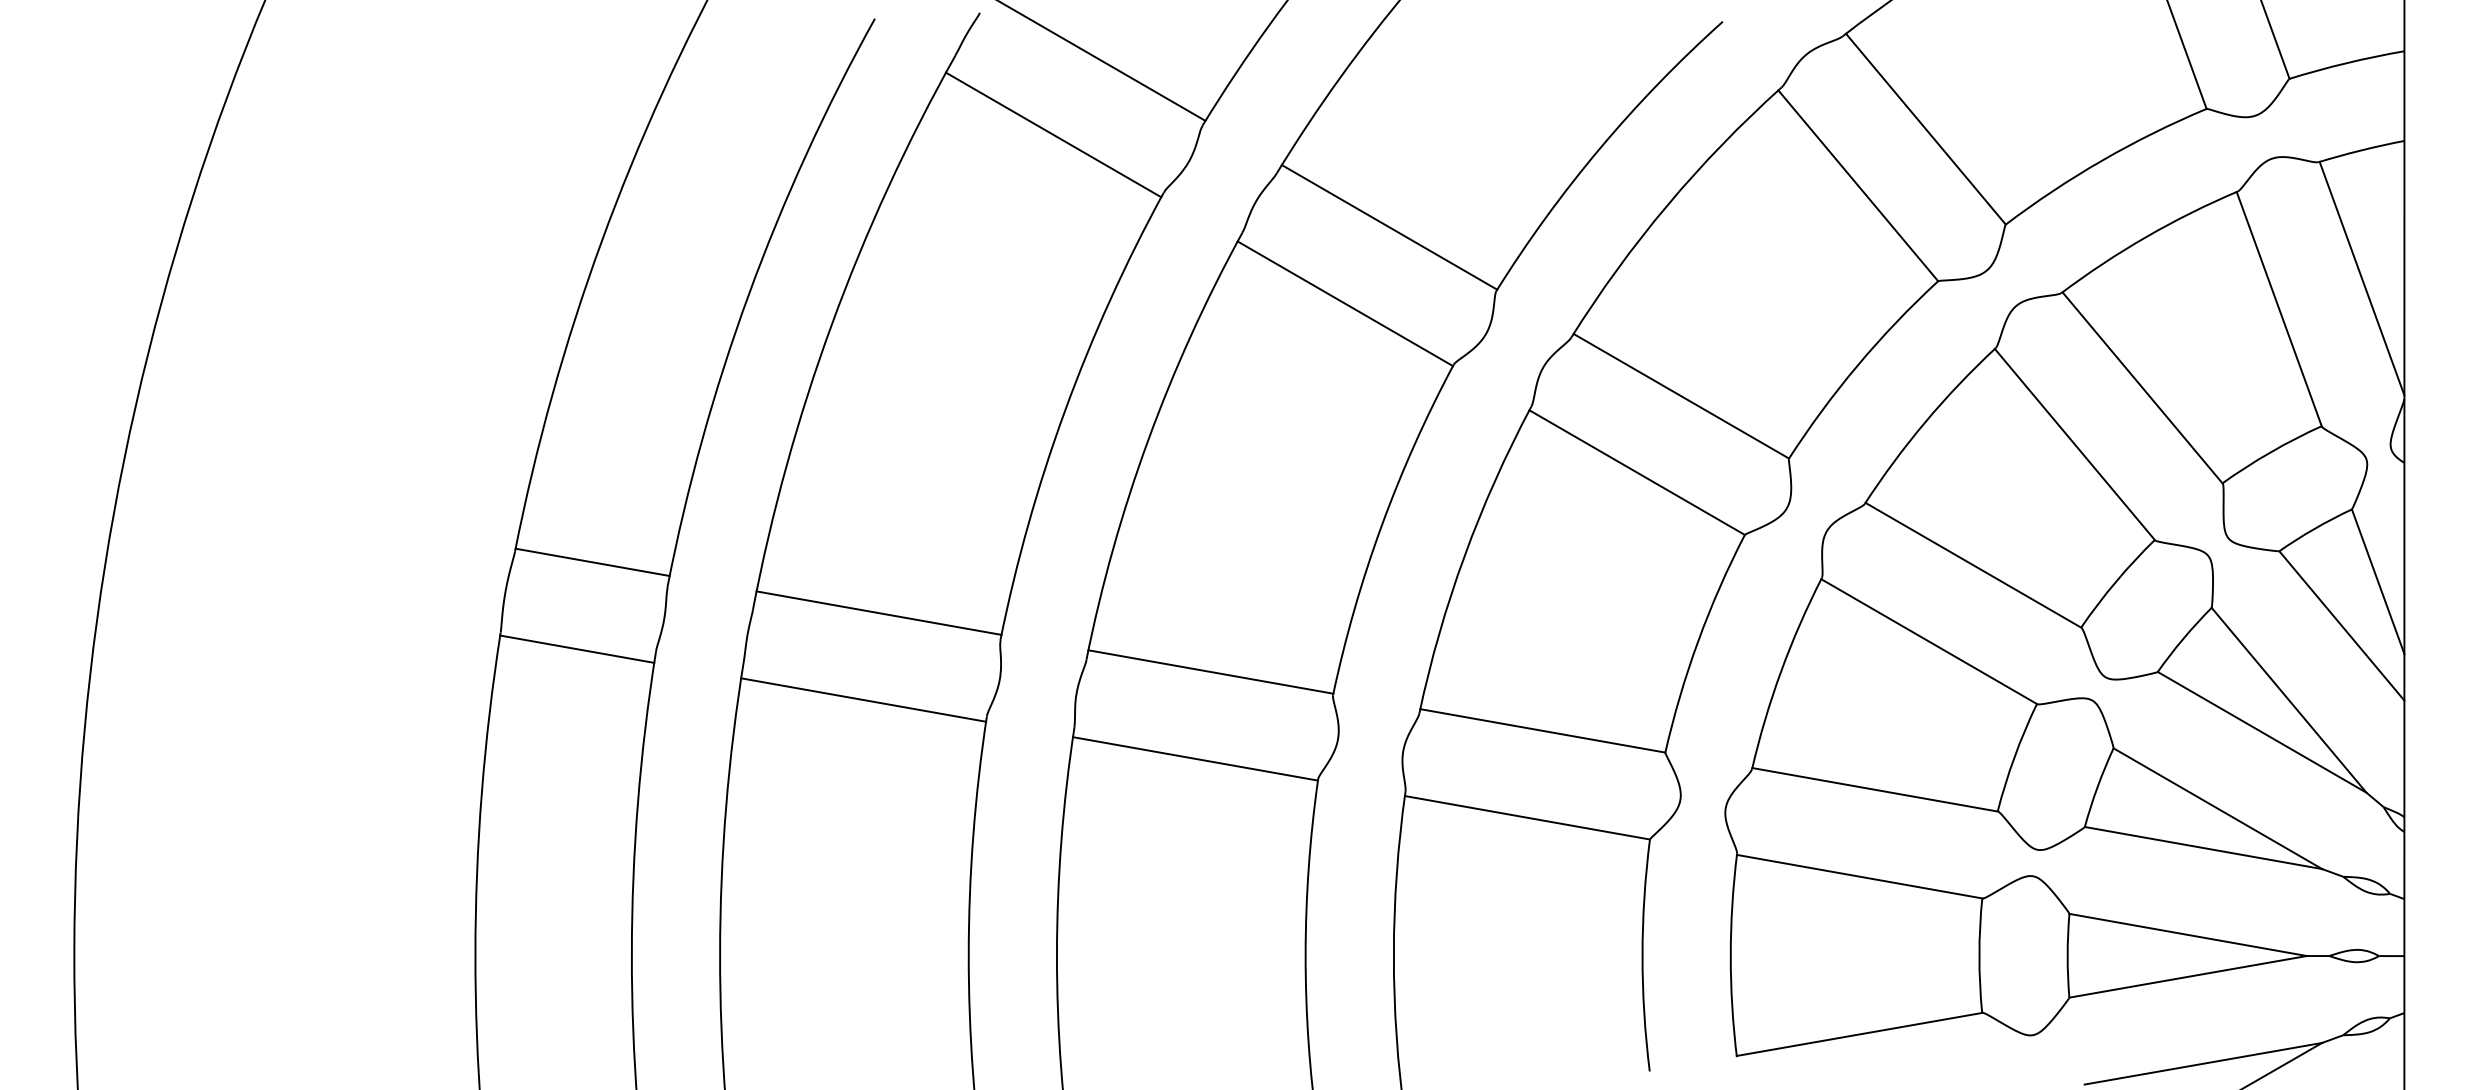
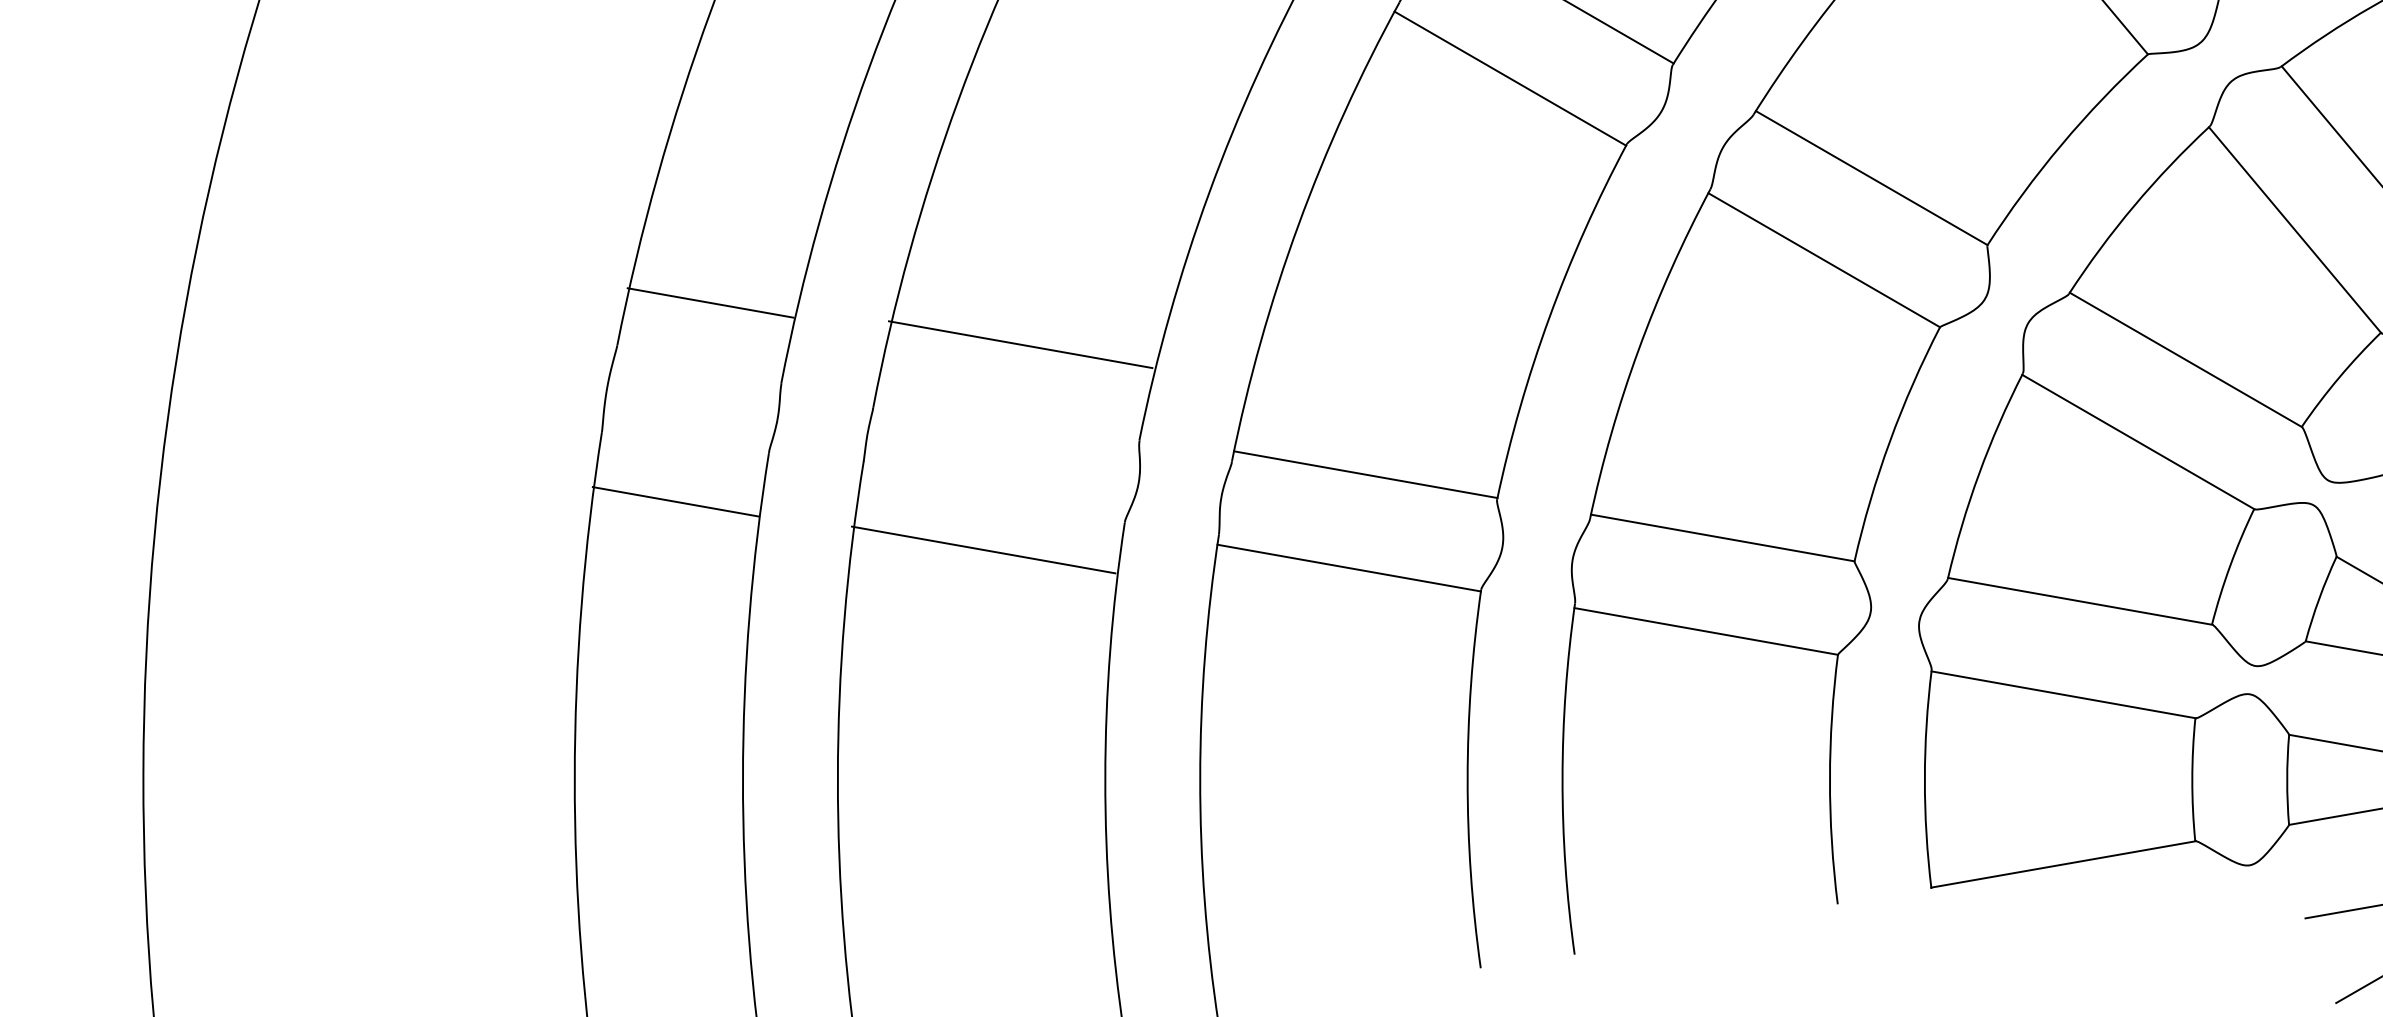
line: (592, 562) -> (710, 303), moved
line: (878, 612) -> (1020, 343), moved
line: (577, 648) -> (675, 501), moved
line: (863, 699) -> (983, 549), moved

